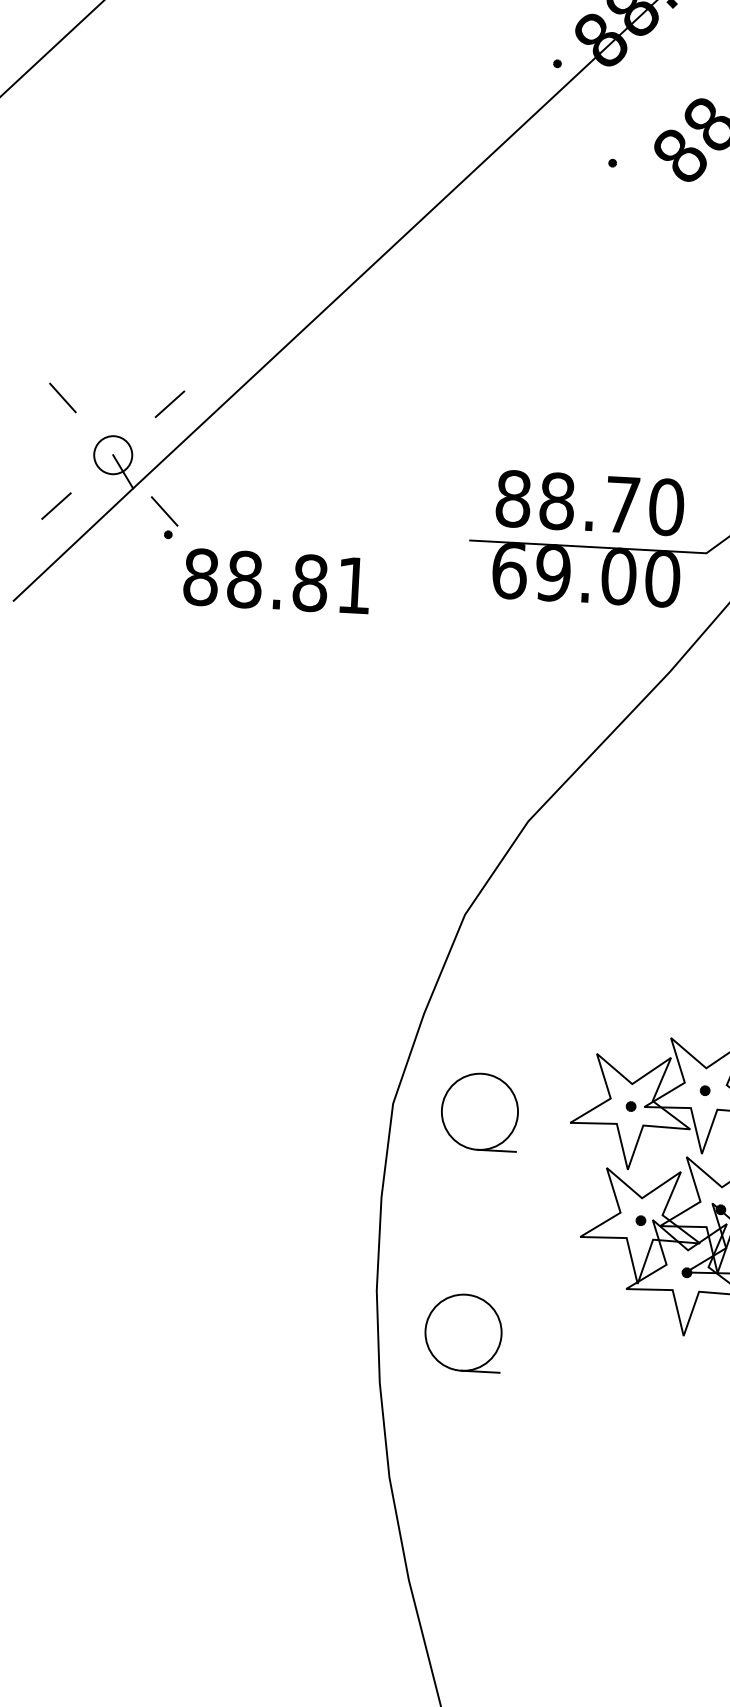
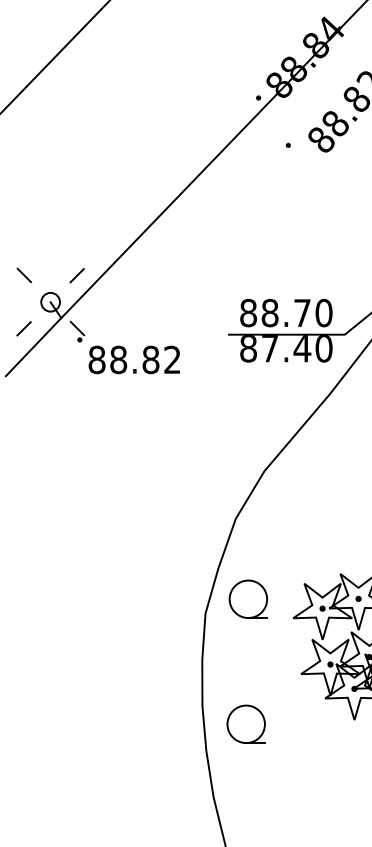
text: (564, 573) -> (275, 348), 69.00 -> 87.40
text: (354, 584) -> (172, 359), 88.81^J -> 88.82^J
part: (478, 1110) -> (247, 598), moved

